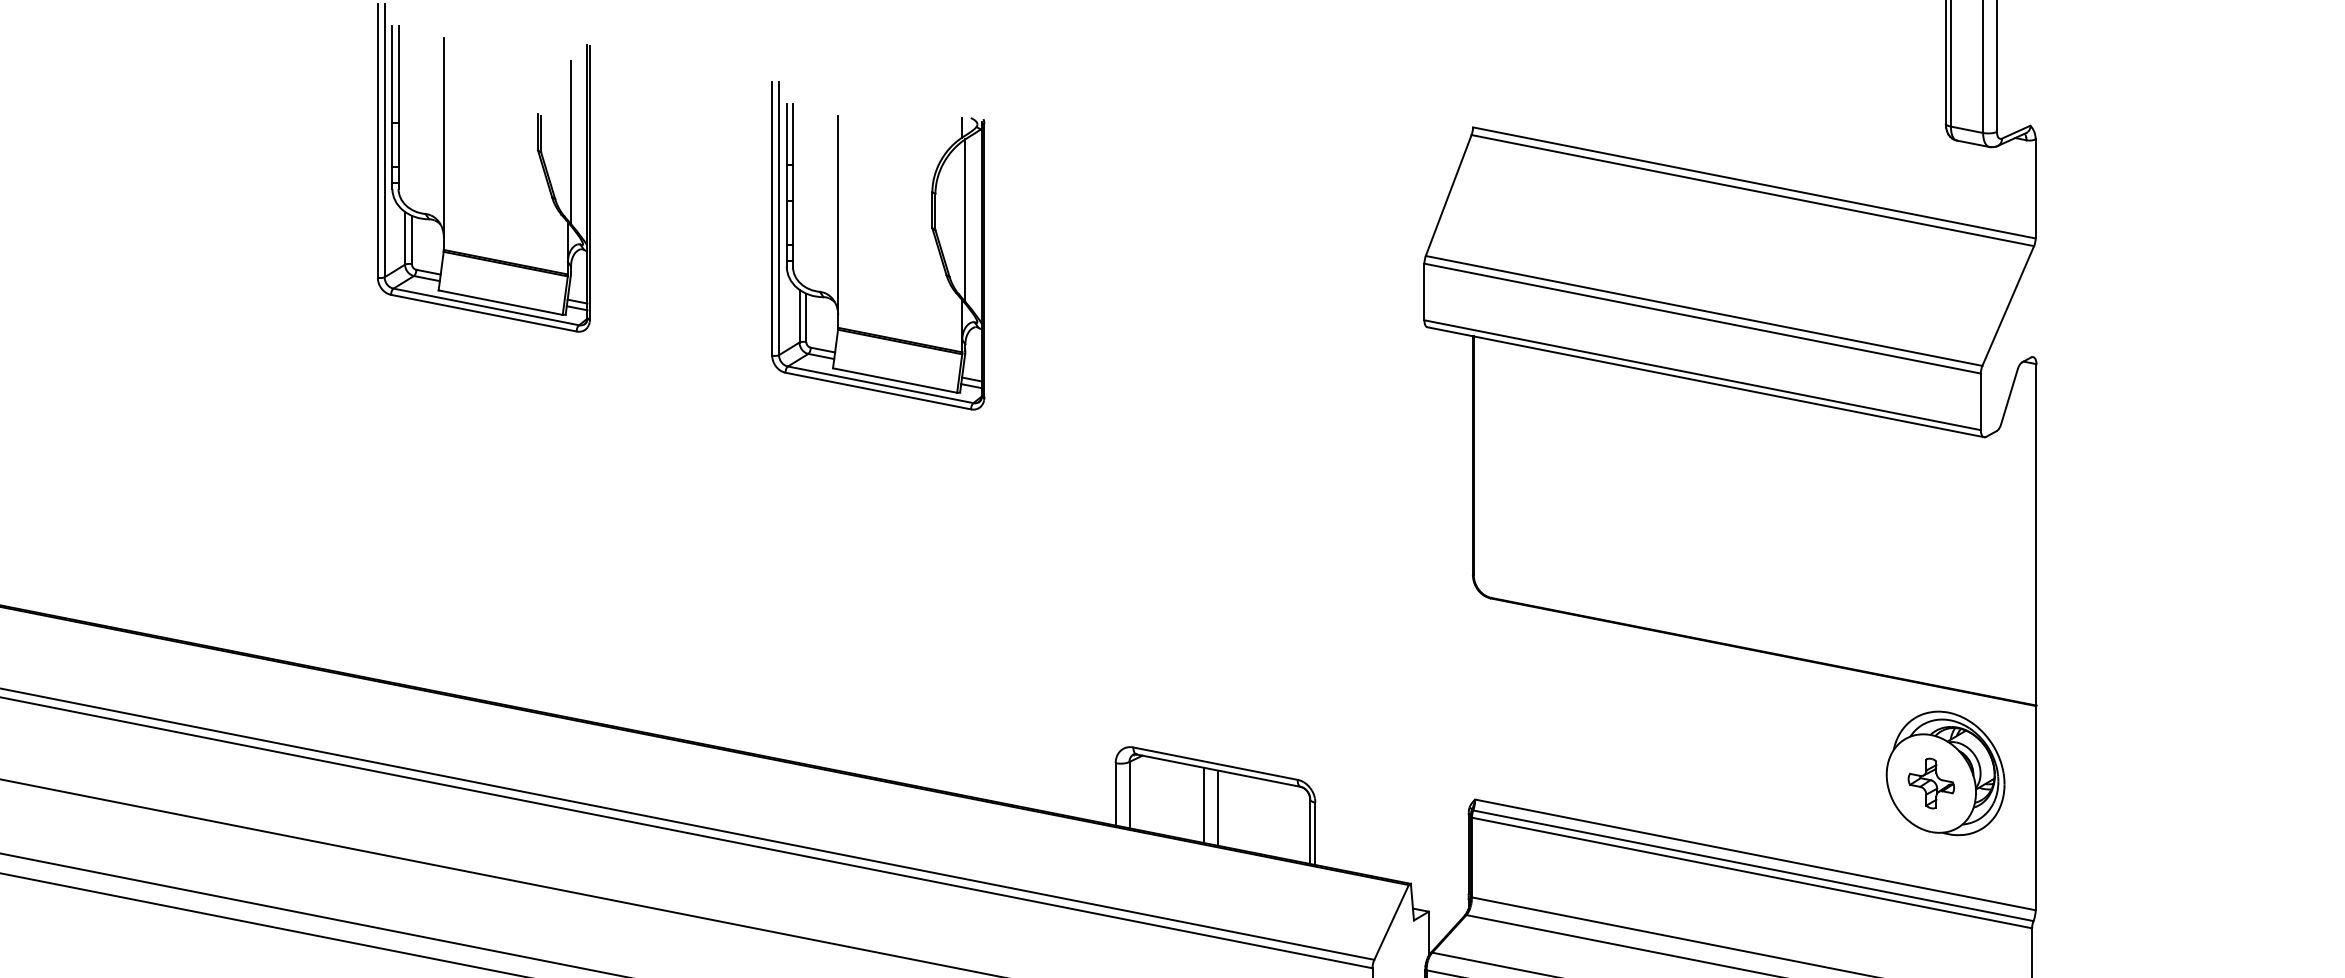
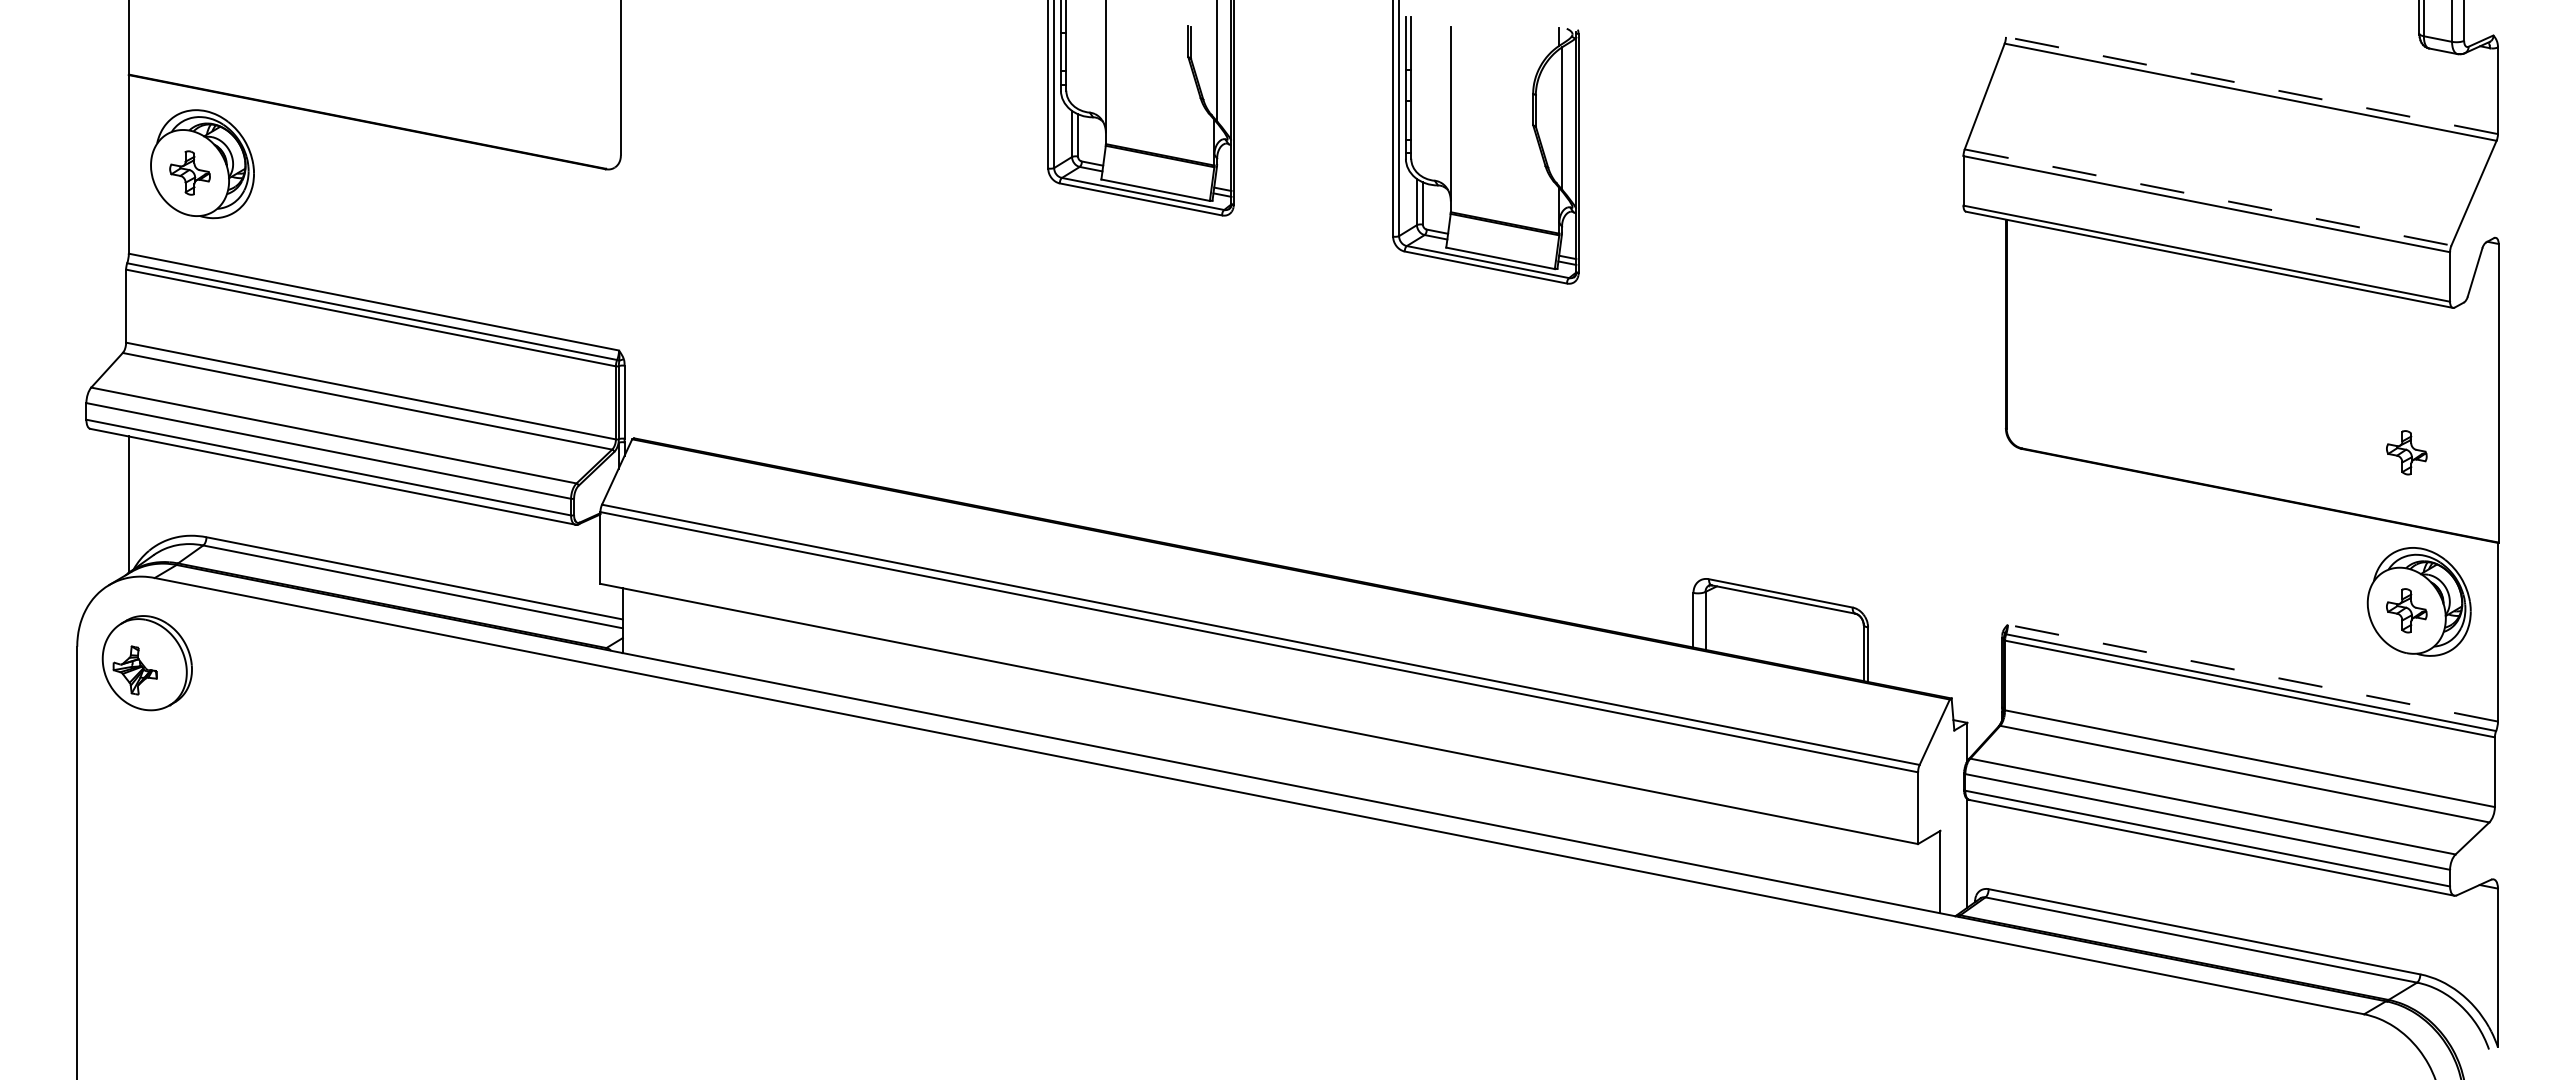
line: (1753, 182) -> (2251, 85), solid -> dashed
line: (1704, 310) -> (2208, 197), solid -> dashed
part: (1931, 602) -> (2406, 452), added
line: (1203, 804) -> (1770, 629), removed
line: (1217, 808) -> (1782, 632), removed
line: (1754, 855) -> (2252, 673), solid -> dashed

